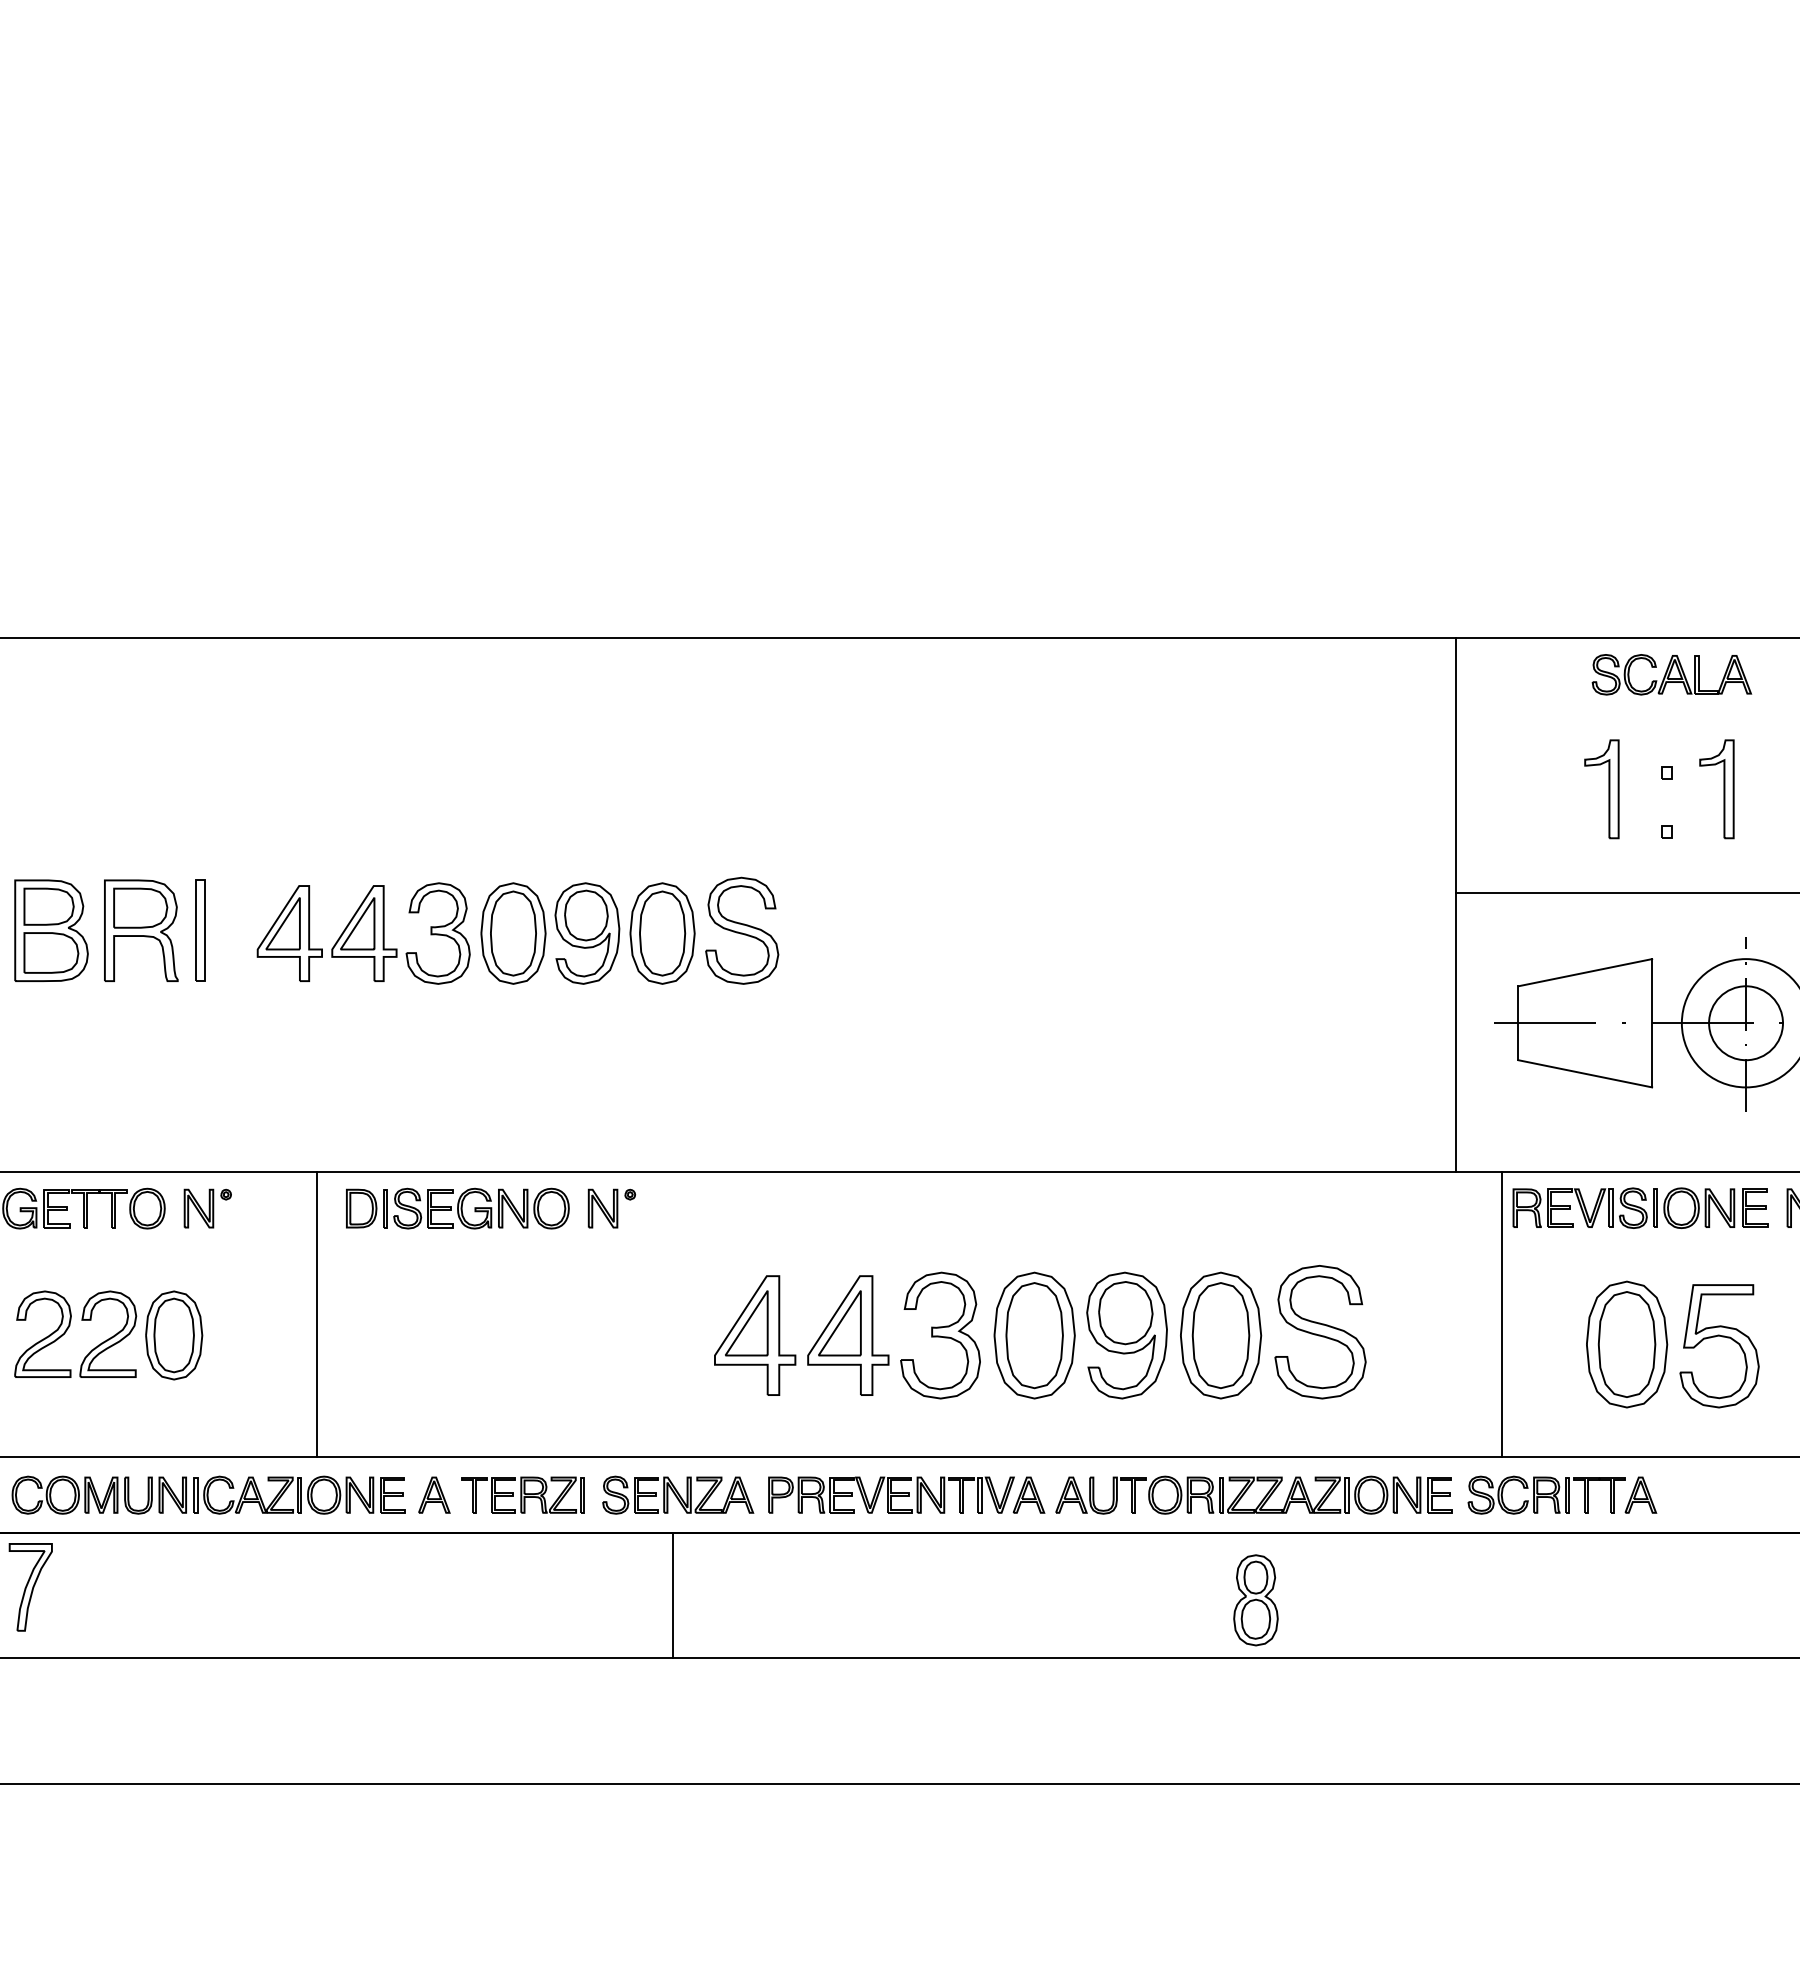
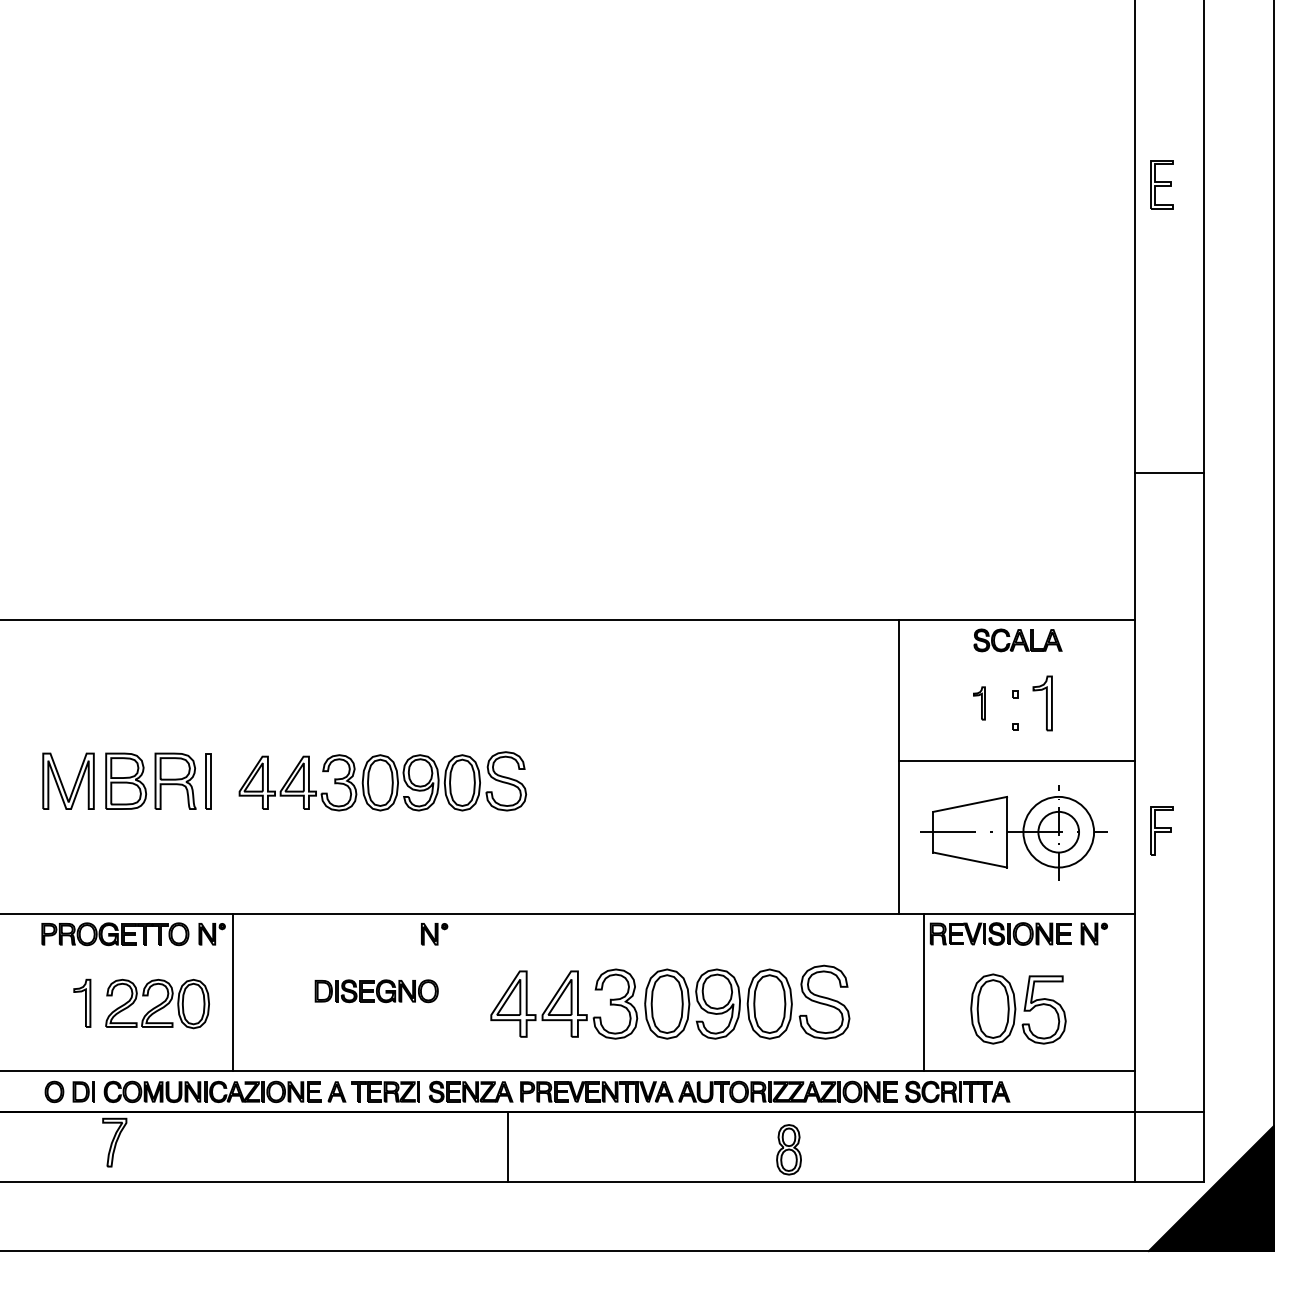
part: (1602, 789) -> (979, 703), size x0.6
part: (457, 1209) -> (376, 991), moved
line: (317, 1314) -> (232, 992), moved
line: (671, 1594) -> (507, 1146), moved

